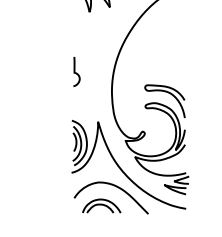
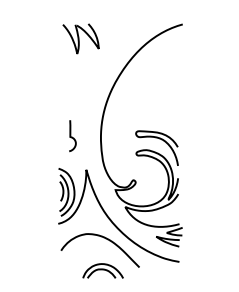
curve: (76, 72) -> (72, 136), moved
part: (101, 205) -> (102, 270), moved

